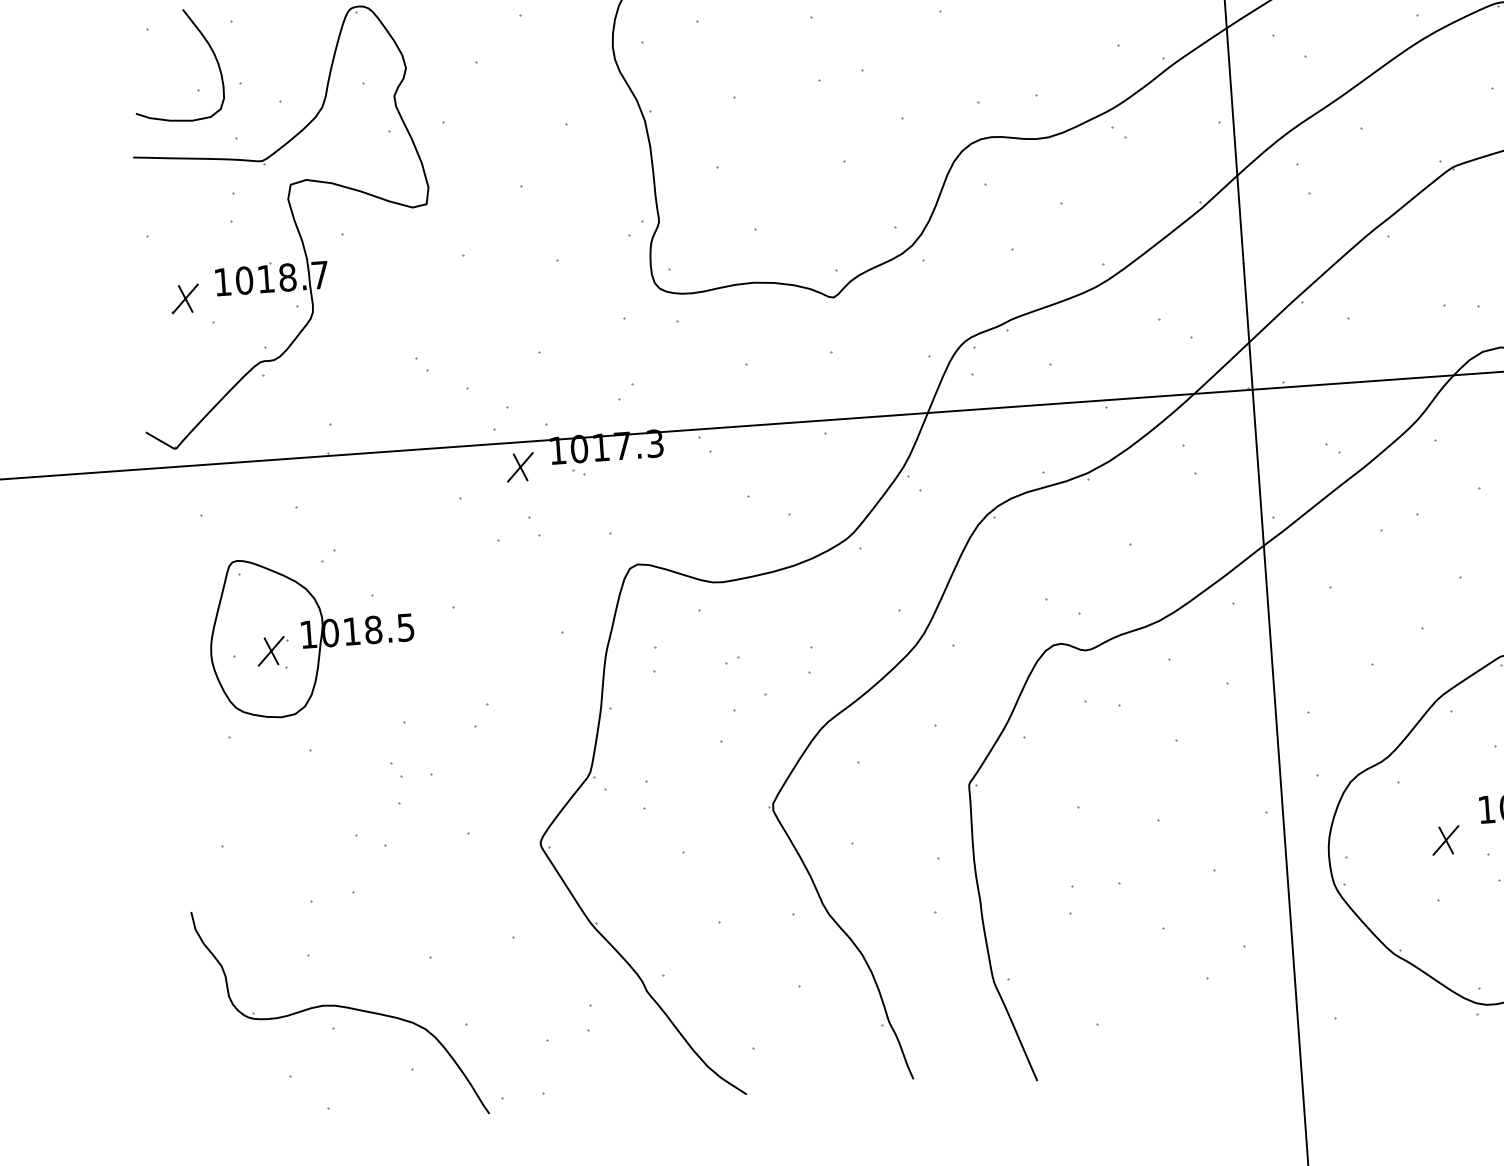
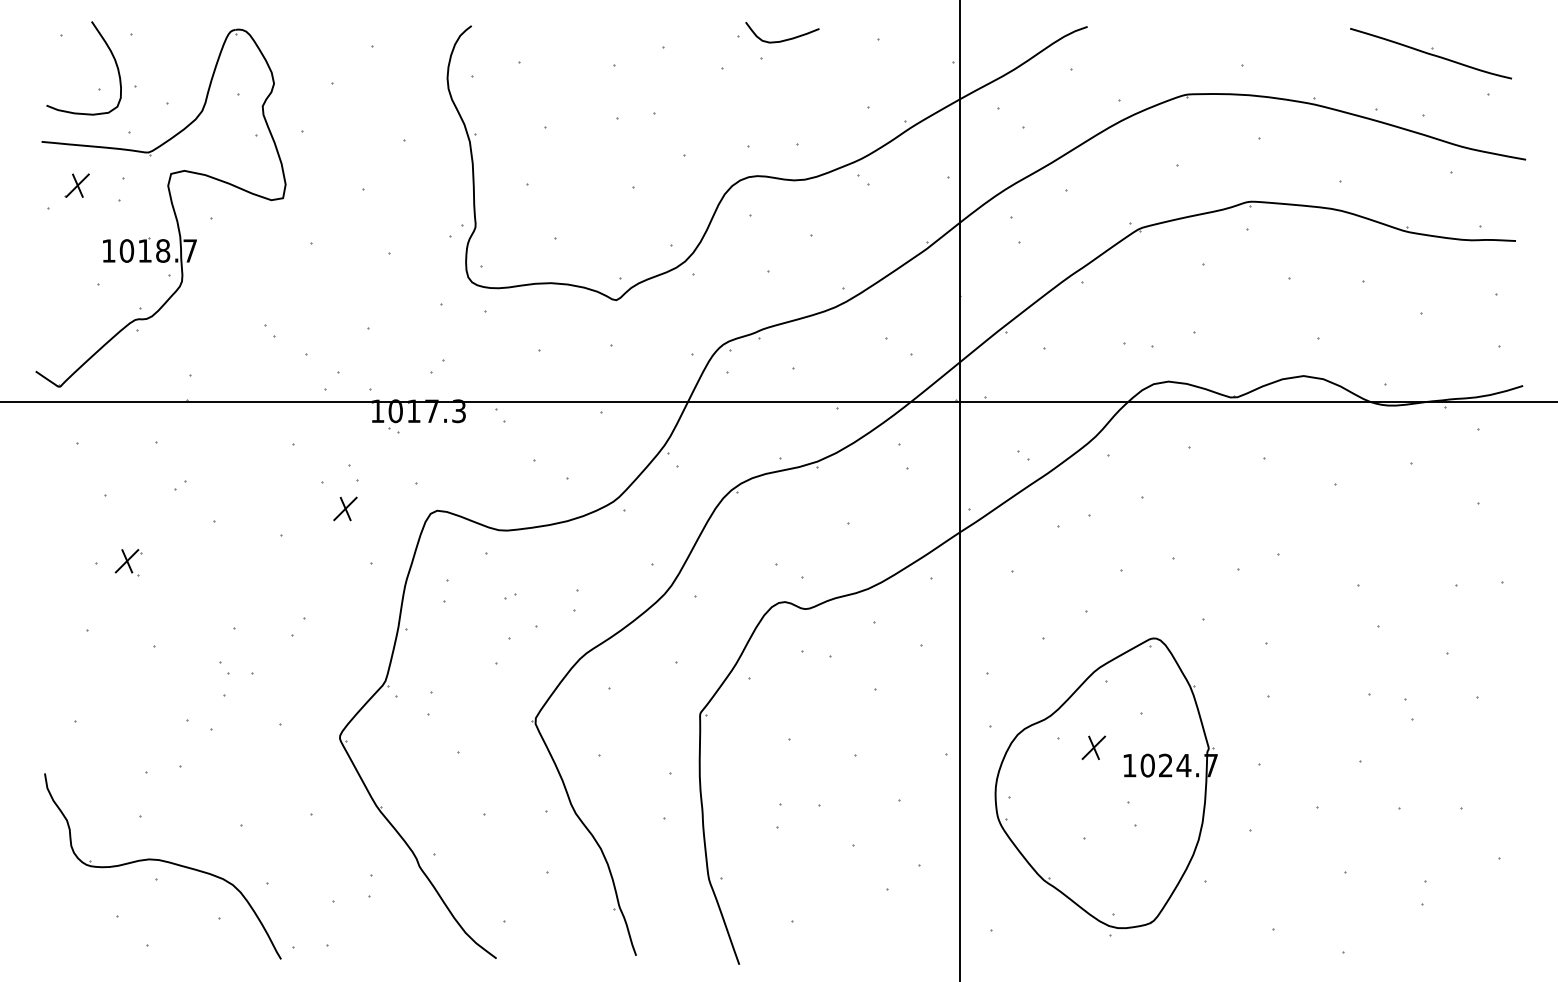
part: (184, 298) -> (76, 185), moved
part: (520, 466) -> (345, 508), moved
part: (311, 635) -> (161, 550), removed
part: (1445, 840) -> (1093, 747), moved

